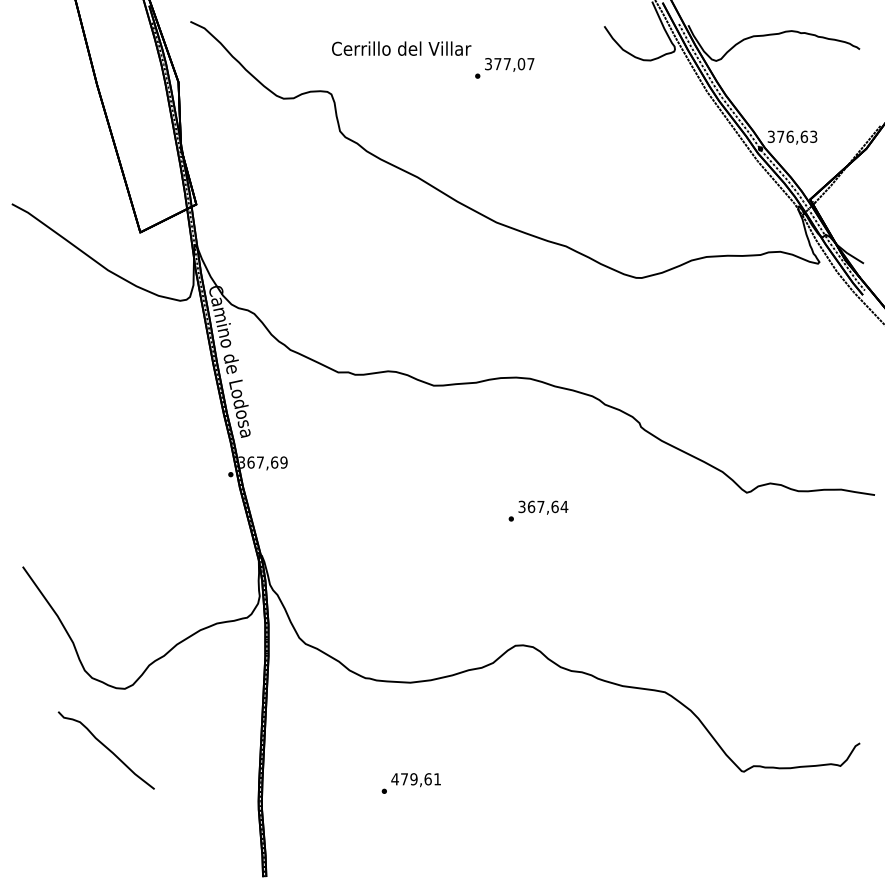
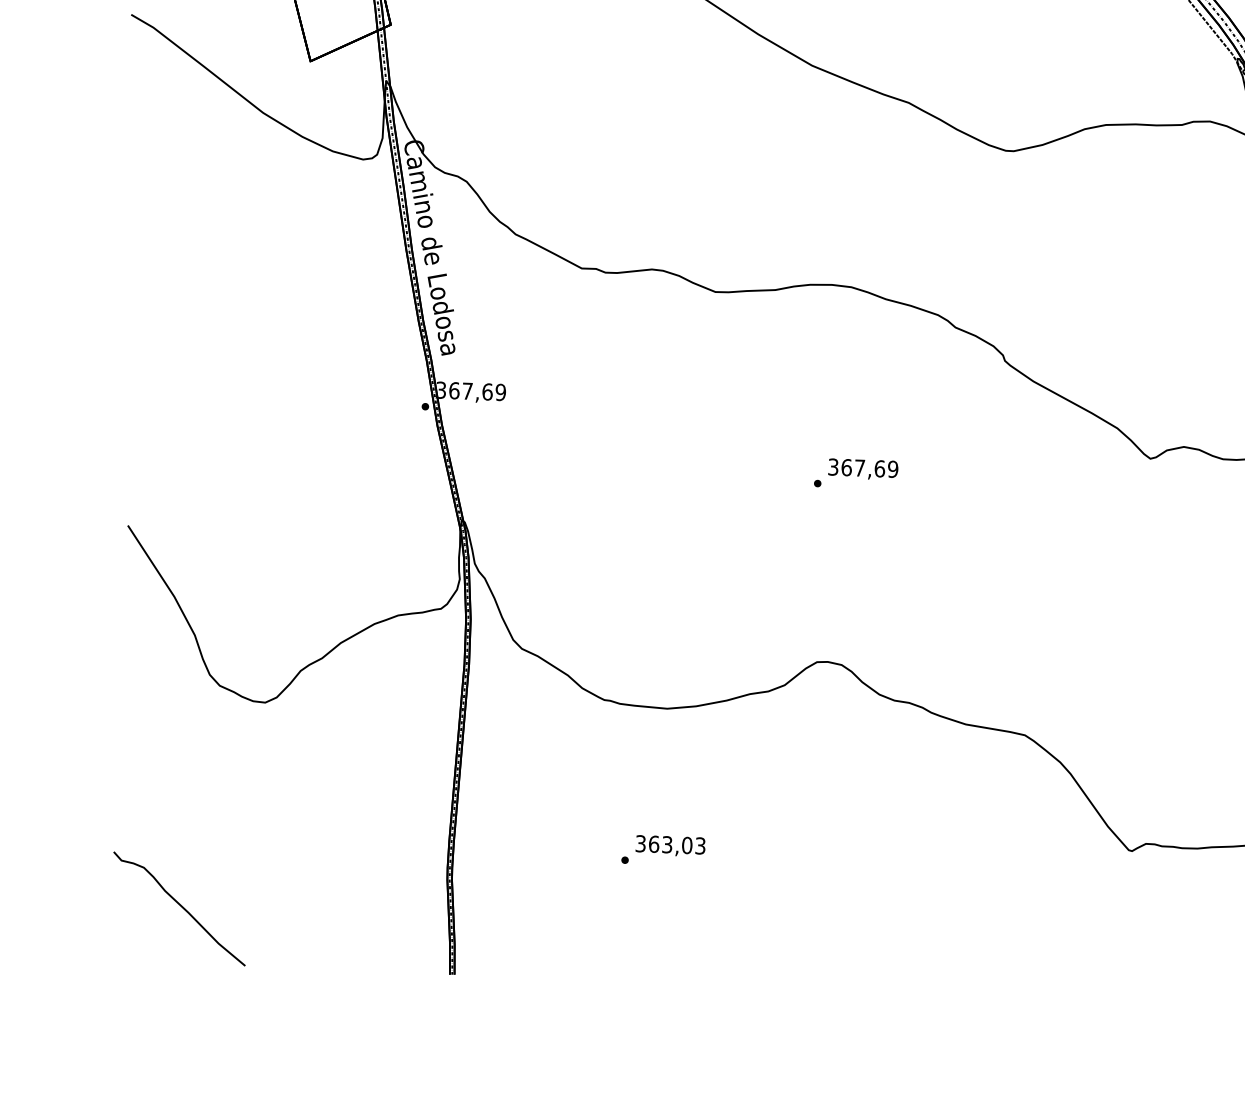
text: (564, 506) -> (893, 468), 367,64 -> 367,69
curve: (106, 748) -> (179, 906), moved
text: (416, 779) -> (670, 845), 479,61 -> 363,03

